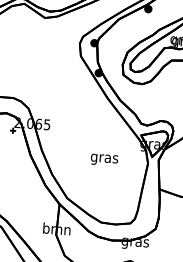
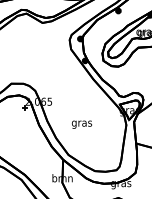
text: (103, 159) -> (81, 124), moved

